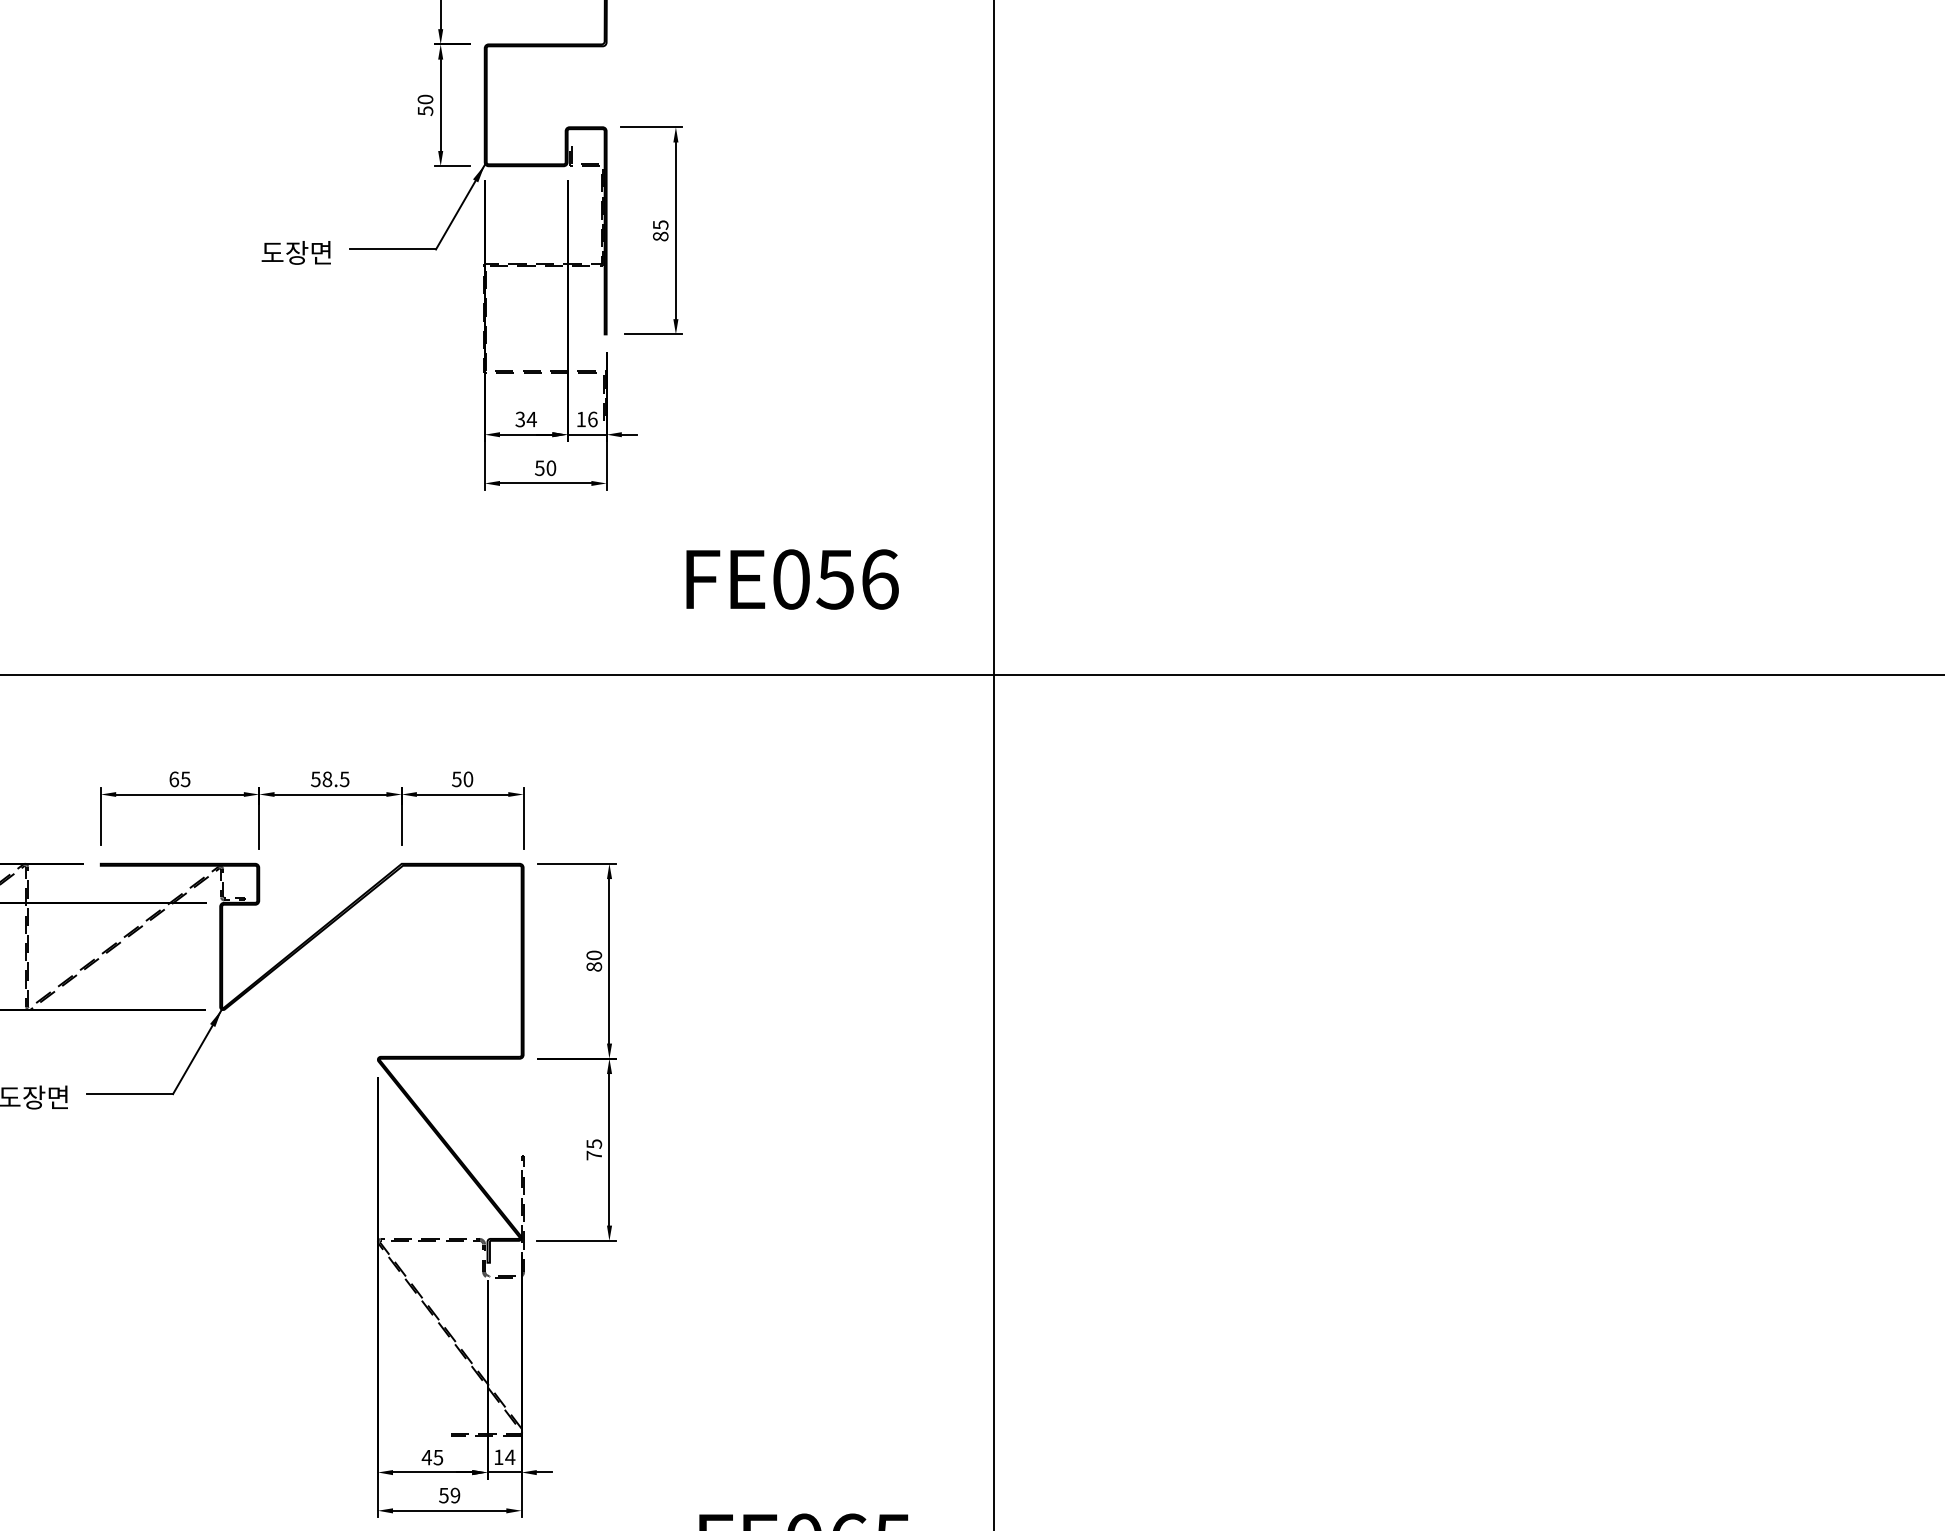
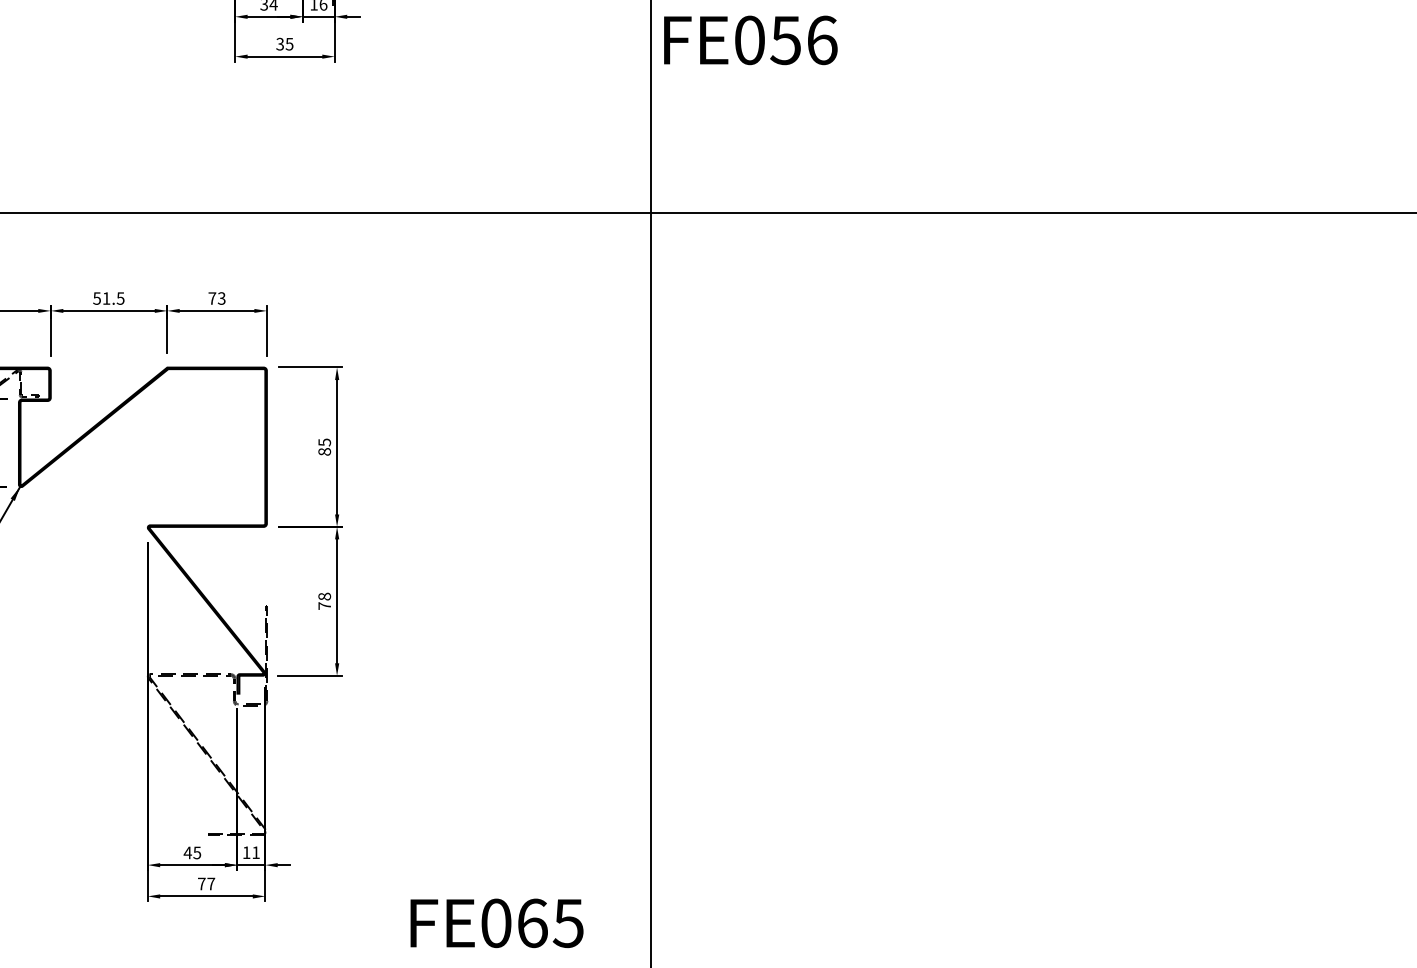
text: (545, 467) -> (284, 43), 50 -> 35
text: (792, 579) -> (750, 40), moved
text: (327, 779) -> (106, 298), 58.5 -> 51.5
text: (462, 779) -> (216, 298), 50 -> 73
text: (593, 955) -> (324, 442), 80 -> 85
text: (593, 1143) -> (324, 596), 75 -> 78
text: (510, 1456) -> (256, 852), 14 -> 11
text: (449, 1495) -> (206, 883), 59 -> 77

